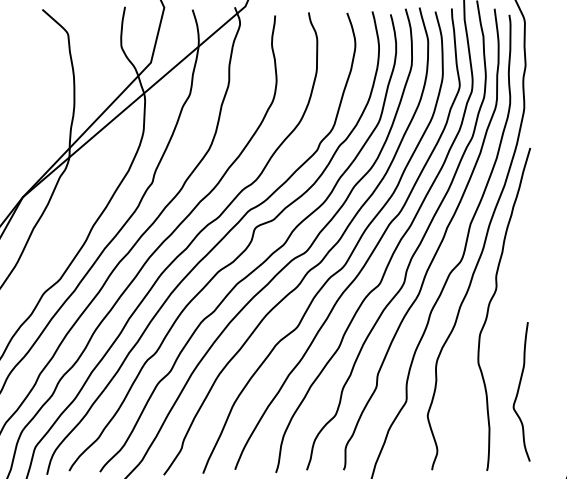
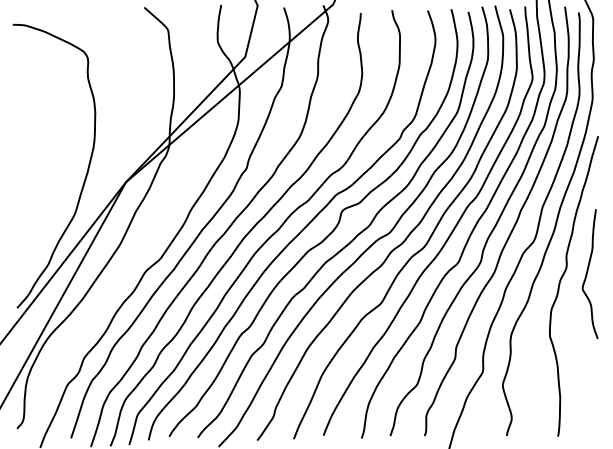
curve: (518, 392) -> (587, 274), moved

